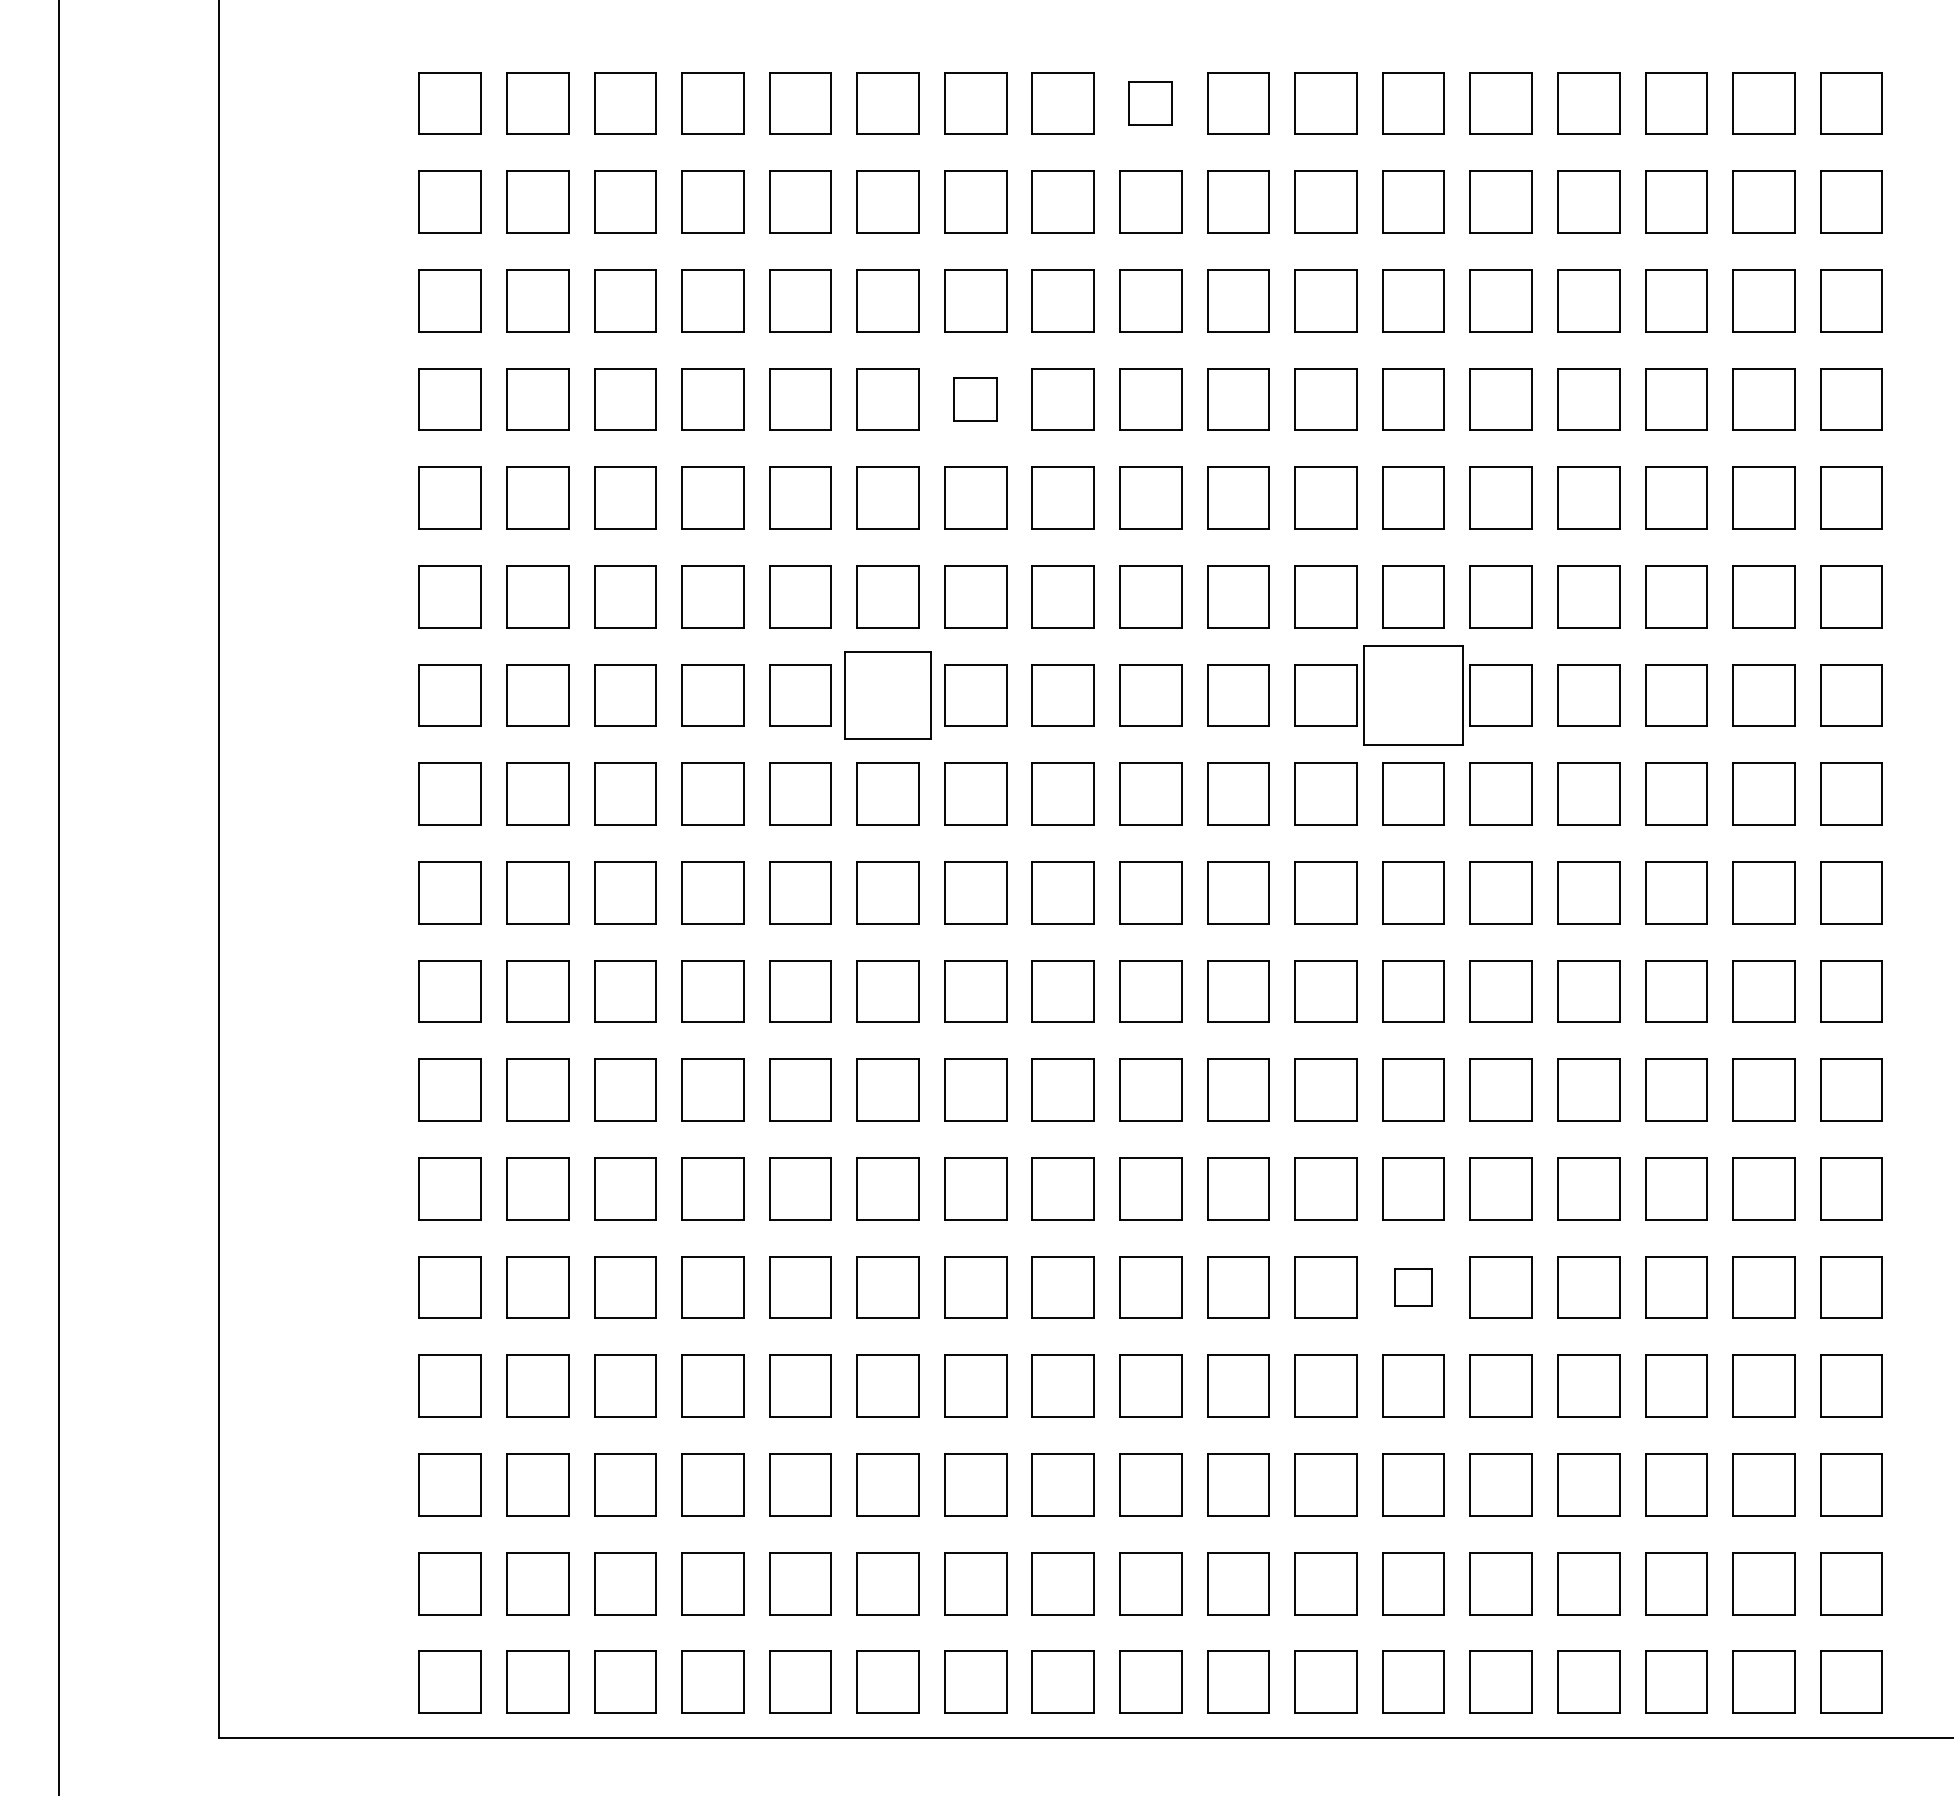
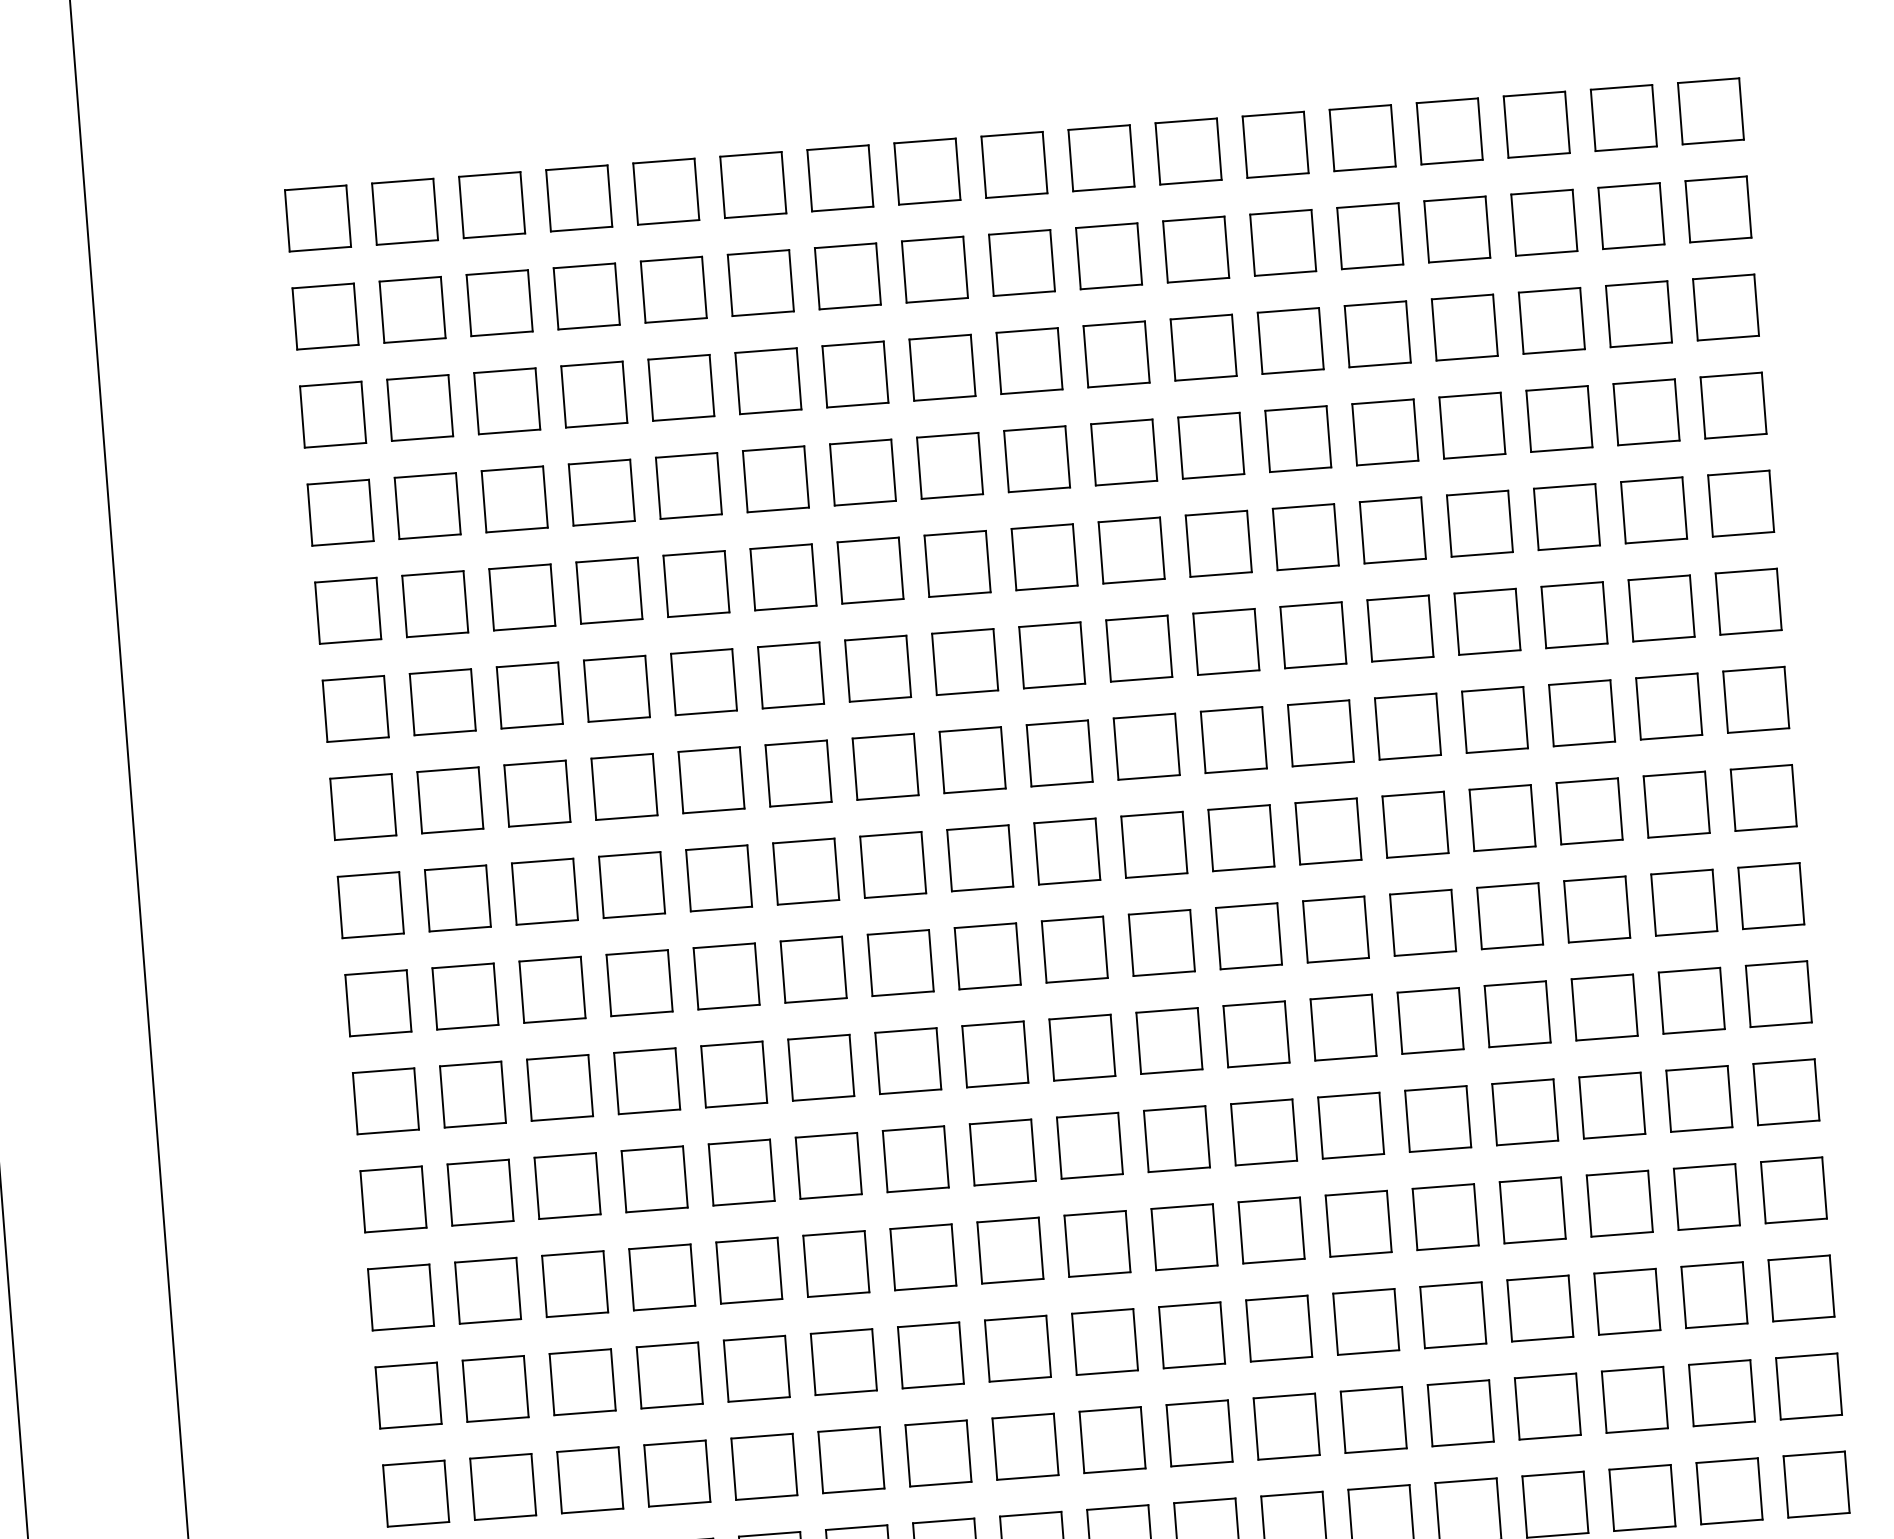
part: (1150, 103) -> (1014, 165), size x1.43
part: (975, 399) -> (862, 472), size x1.43
part: (887, 695) -> (797, 773), size x0.71
part: (1413, 695) -> (1320, 733), size x0.62
part: (1413, 1287) -> (1366, 1321), size x1.67

